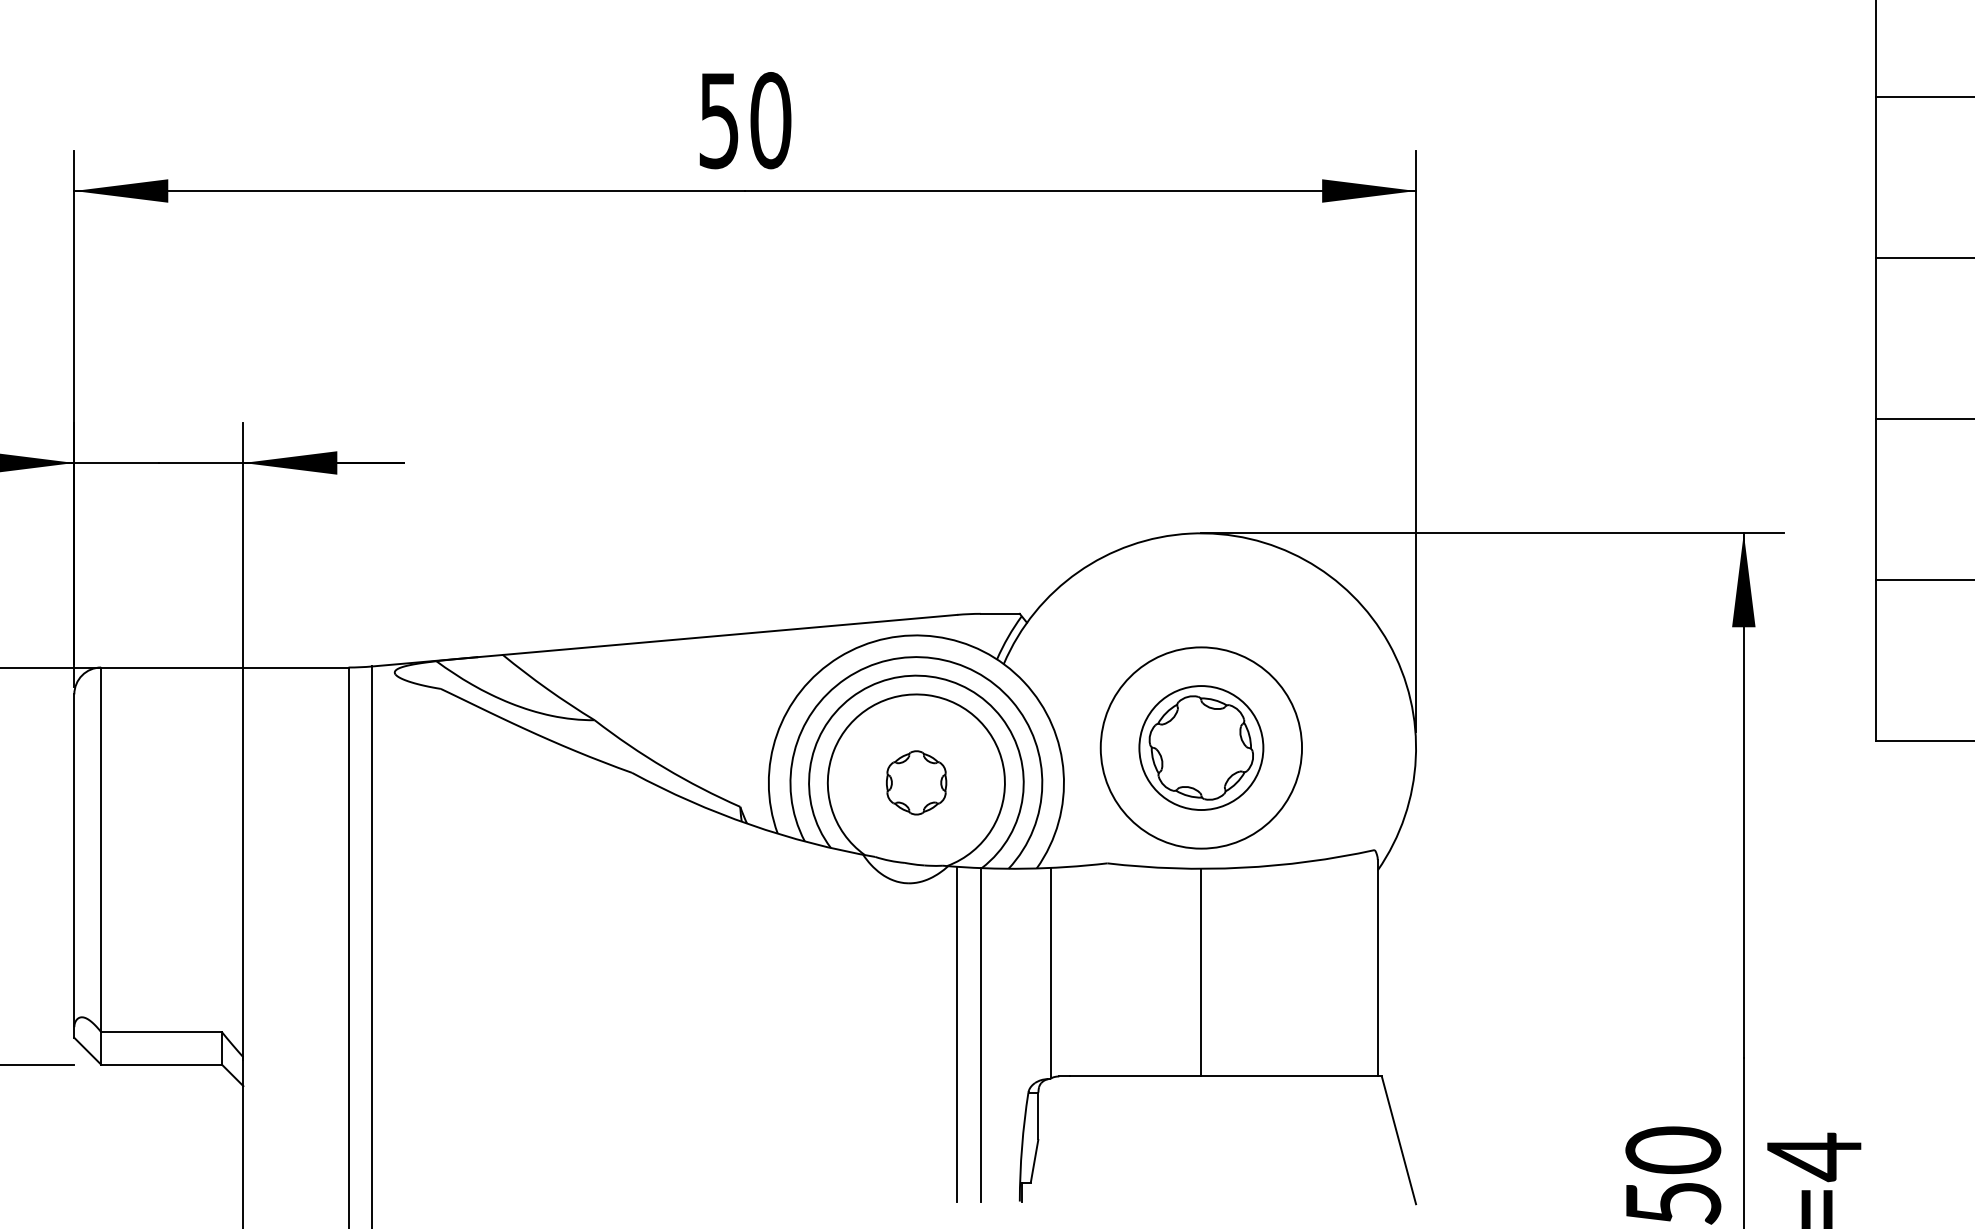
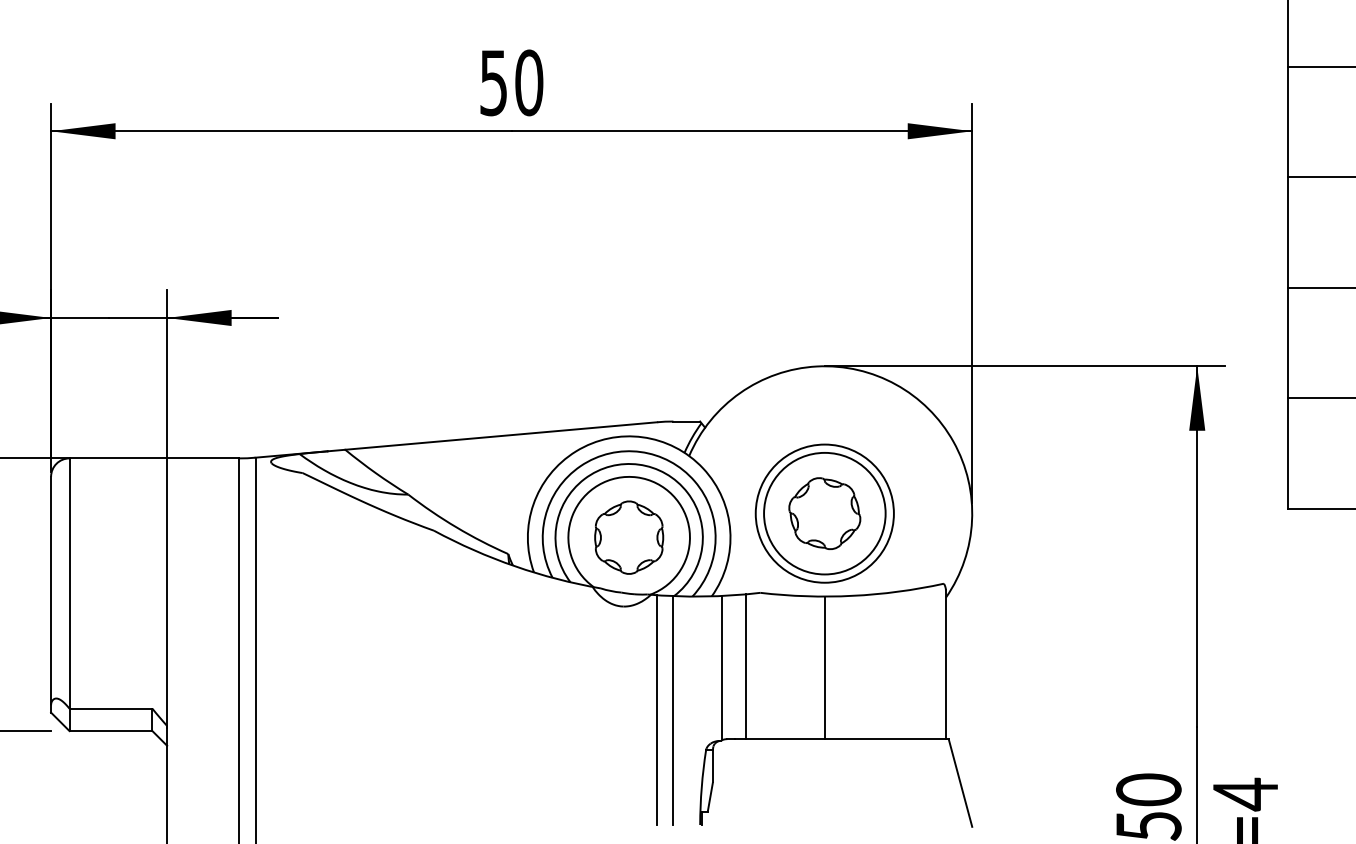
circle: (1200, 747) -> (824, 513), size x1.43
part: (916, 782) -> (629, 537), size x1.67
line: (1085, 970) -> (745, 666), added

